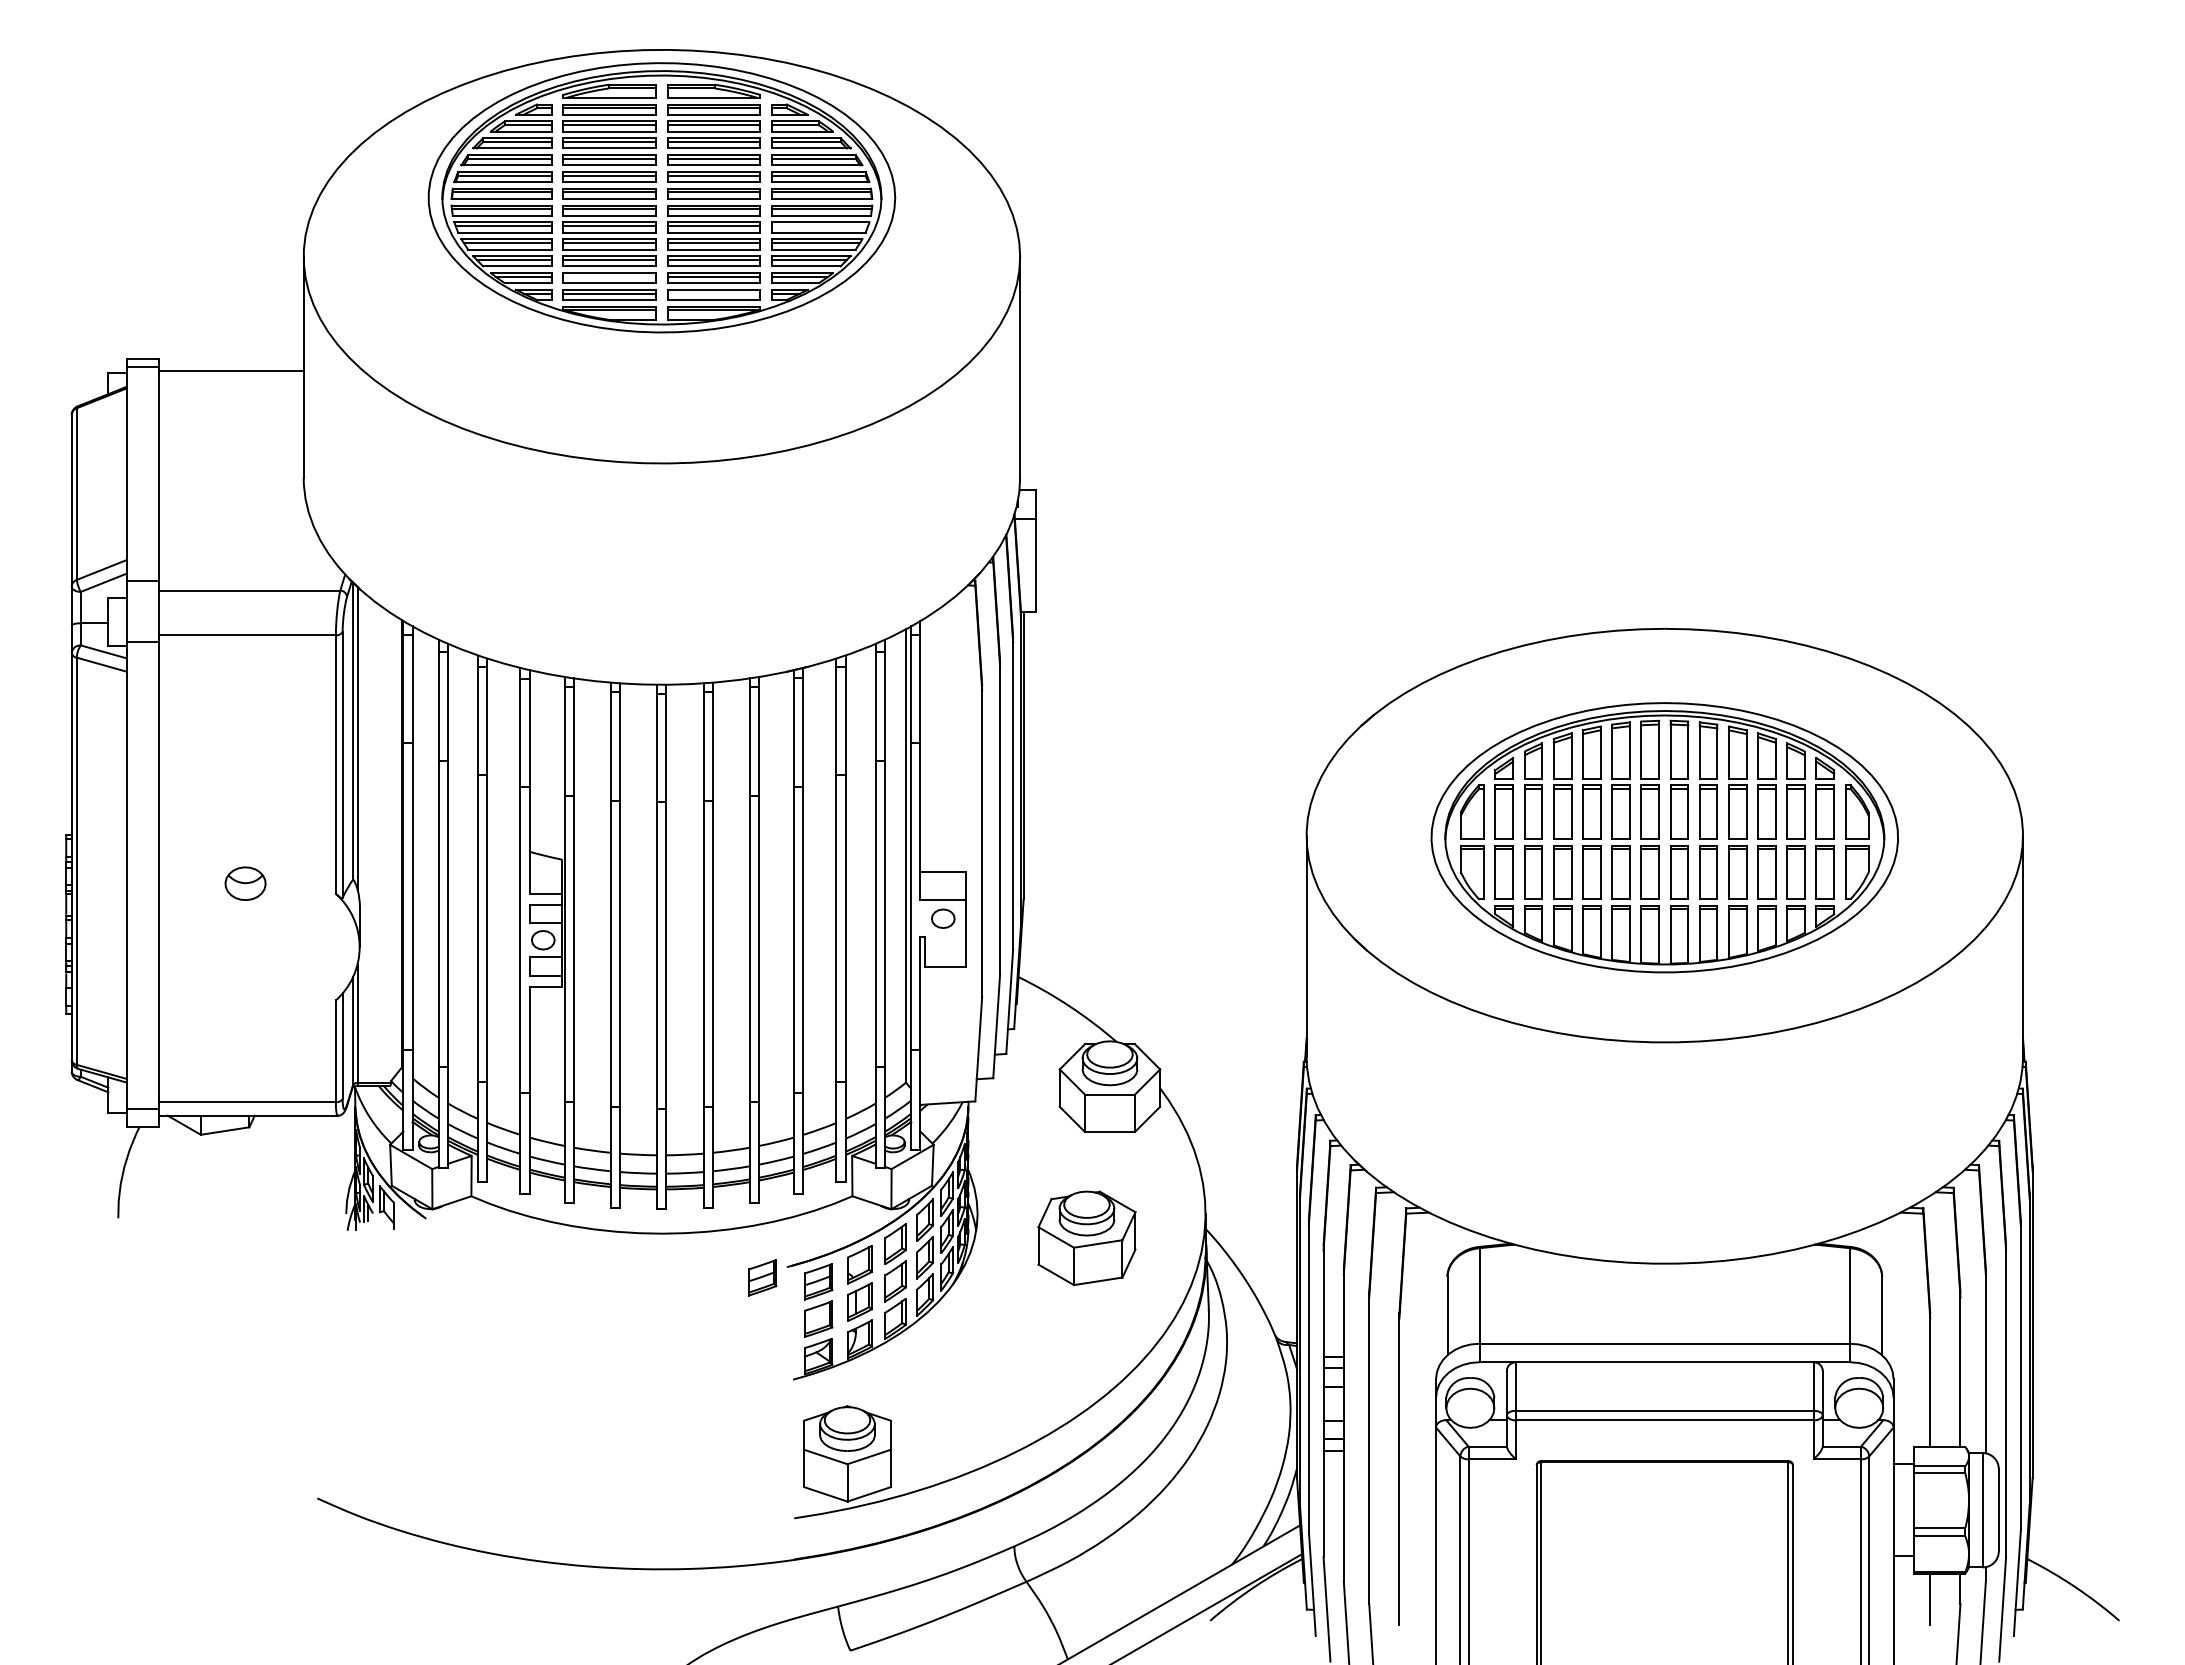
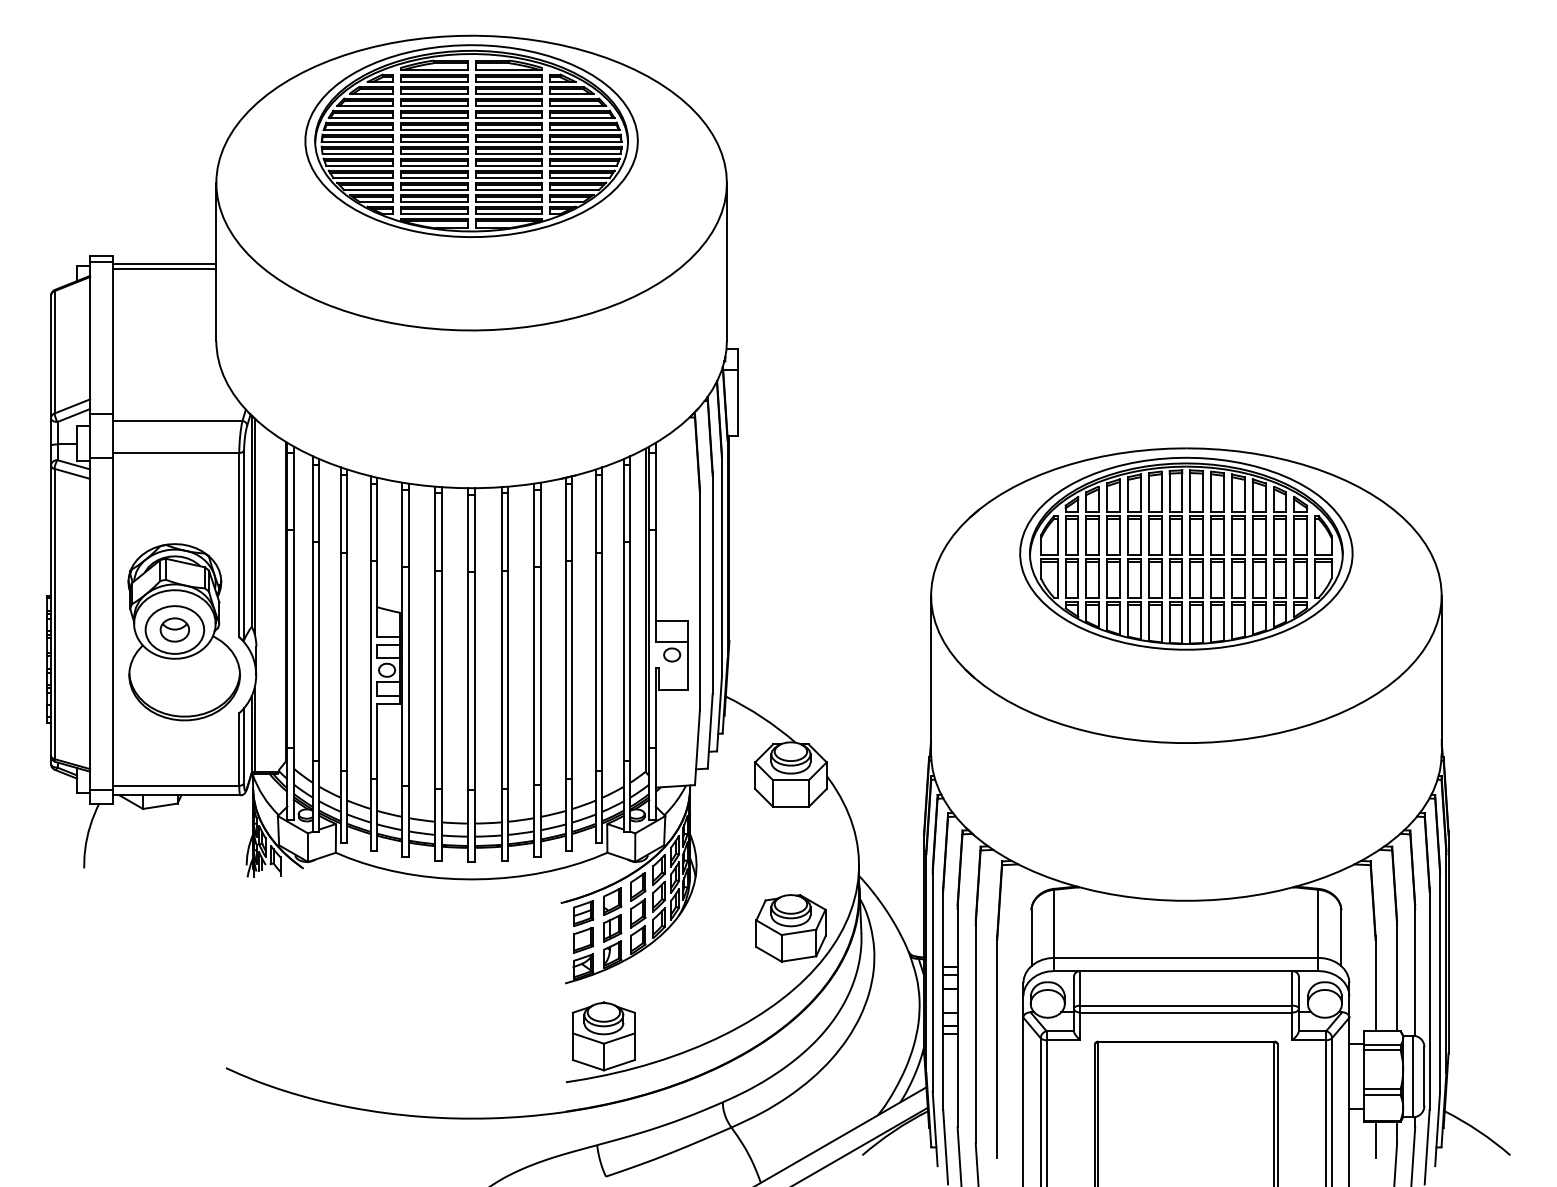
line: (819, 226) -> (583, 161), added
line: (609, 276) -> (434, 197), added
line: (713, 293) -> (508, 209), added
line: (230, 376) -> (164, 268), added
part: (1664, 837) -> (1186, 553), moved
part: (258, 886) -> (184, 631), added
part: (1086, 1238) -> (790, 928), moved
part: (762, 1277) -> (543, 910), removed

